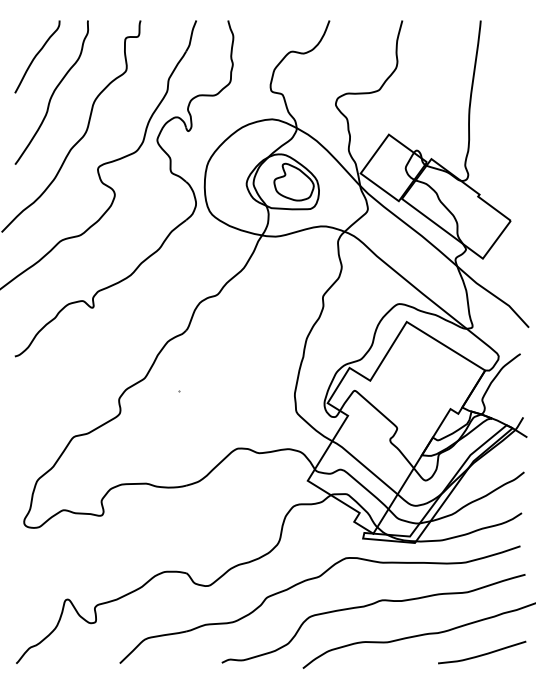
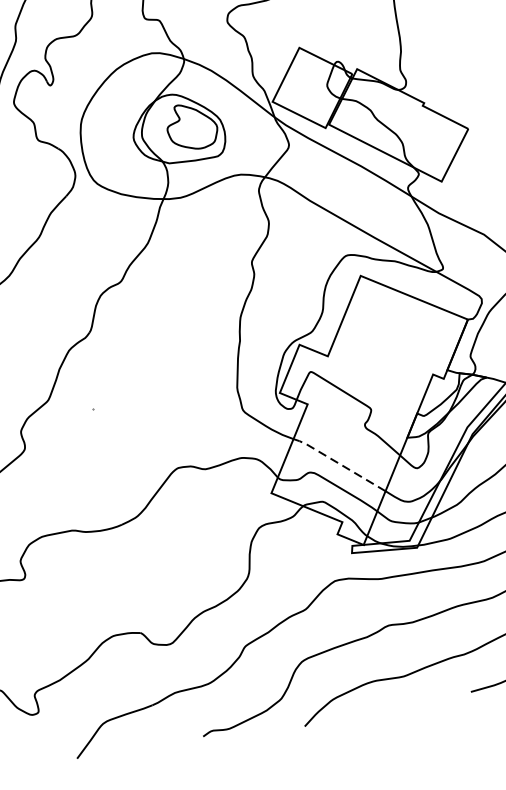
line: (364, 465) -> (338, 462), solid -> dashed

